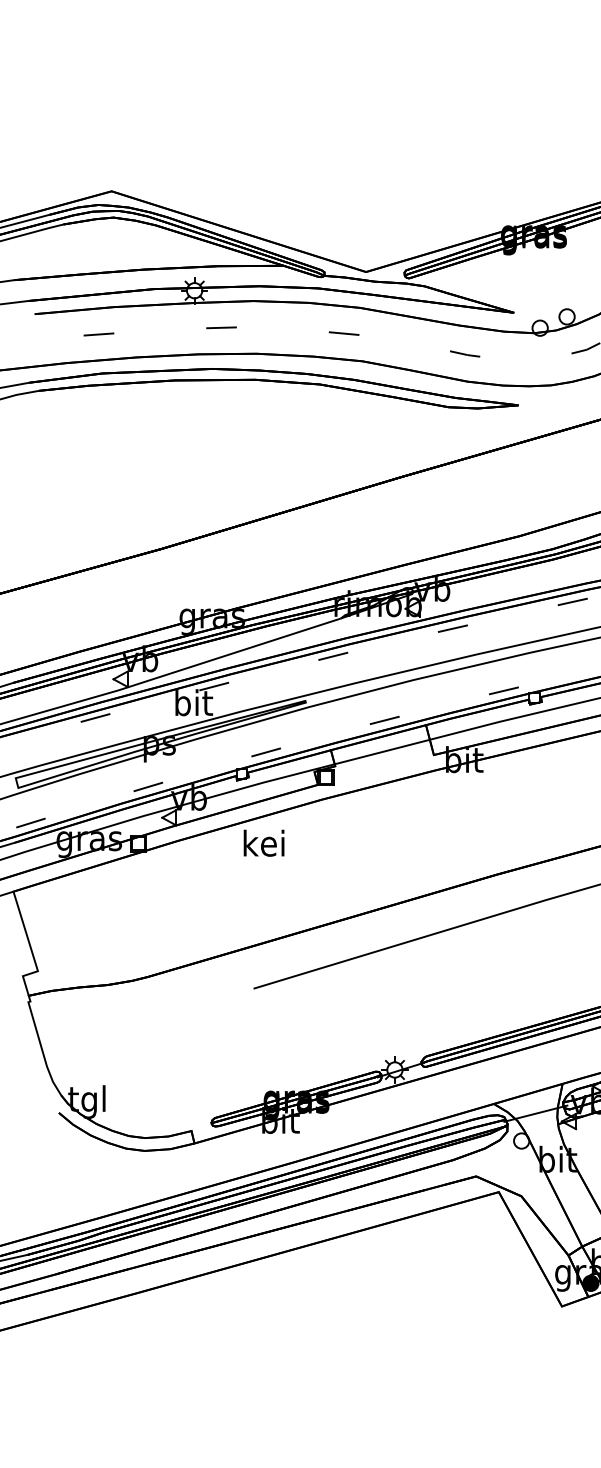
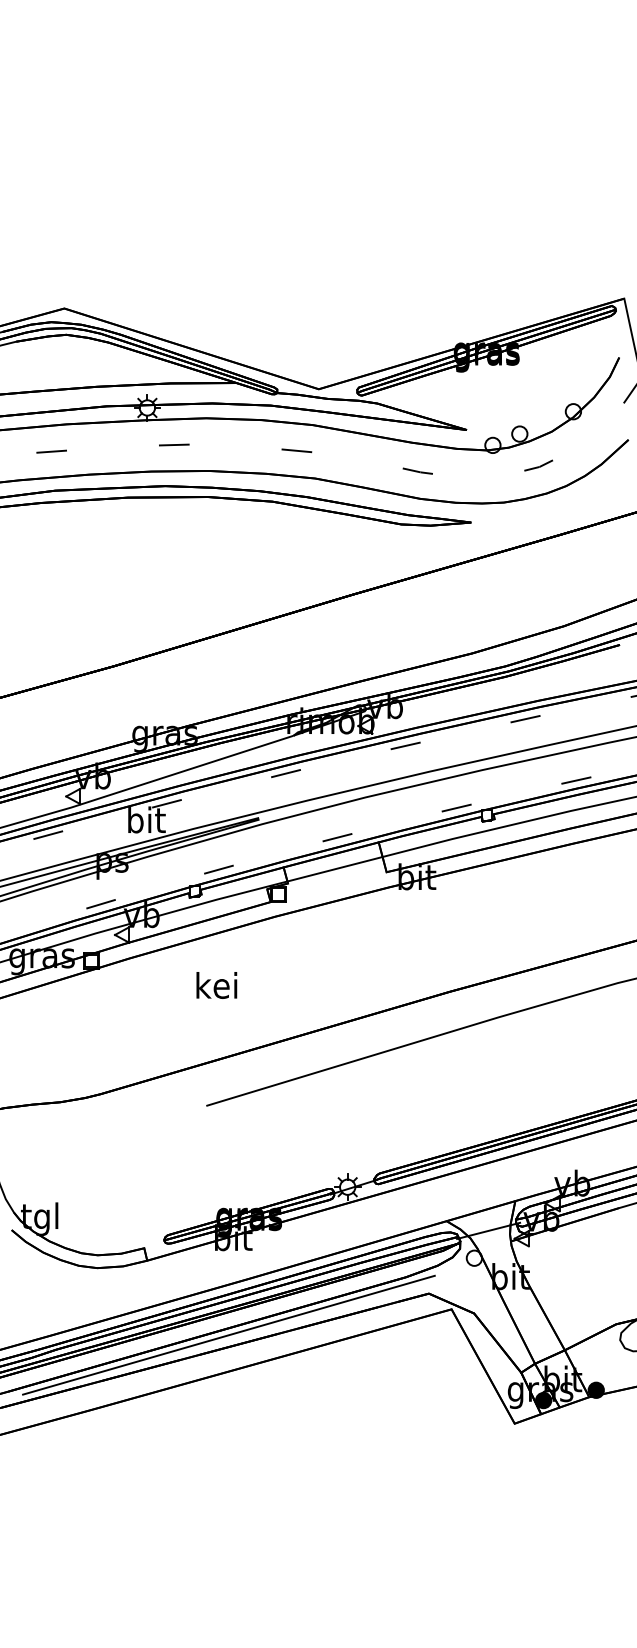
text: (263, 843) -> (216, 985), moved
line: (275, 1217) -> (228, 1334), added

